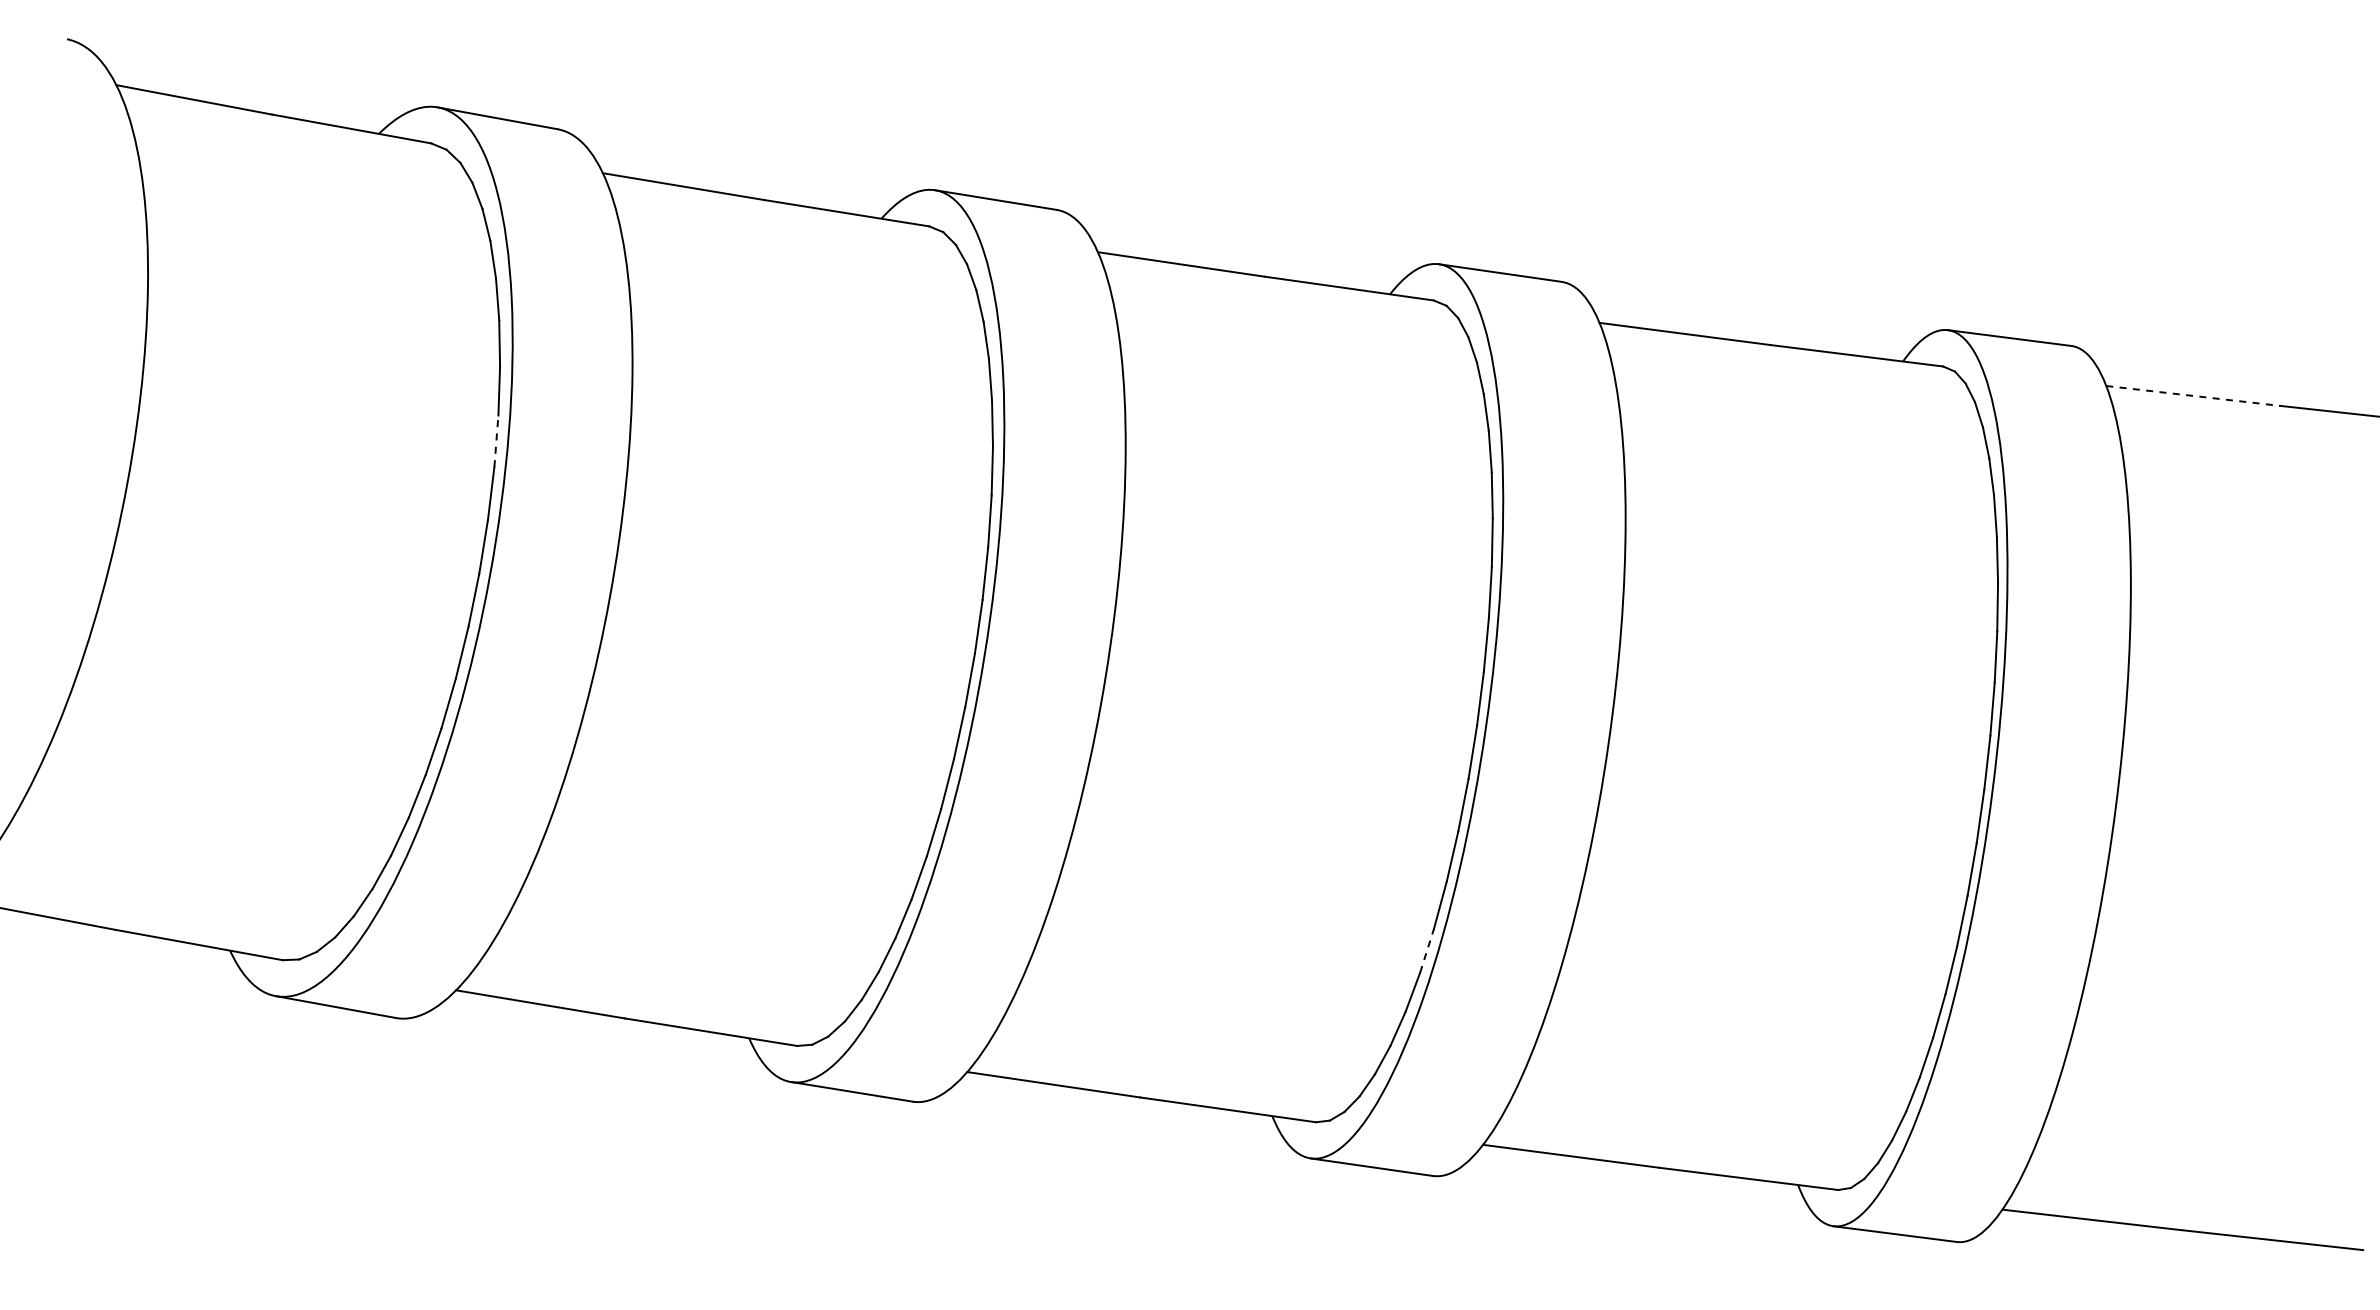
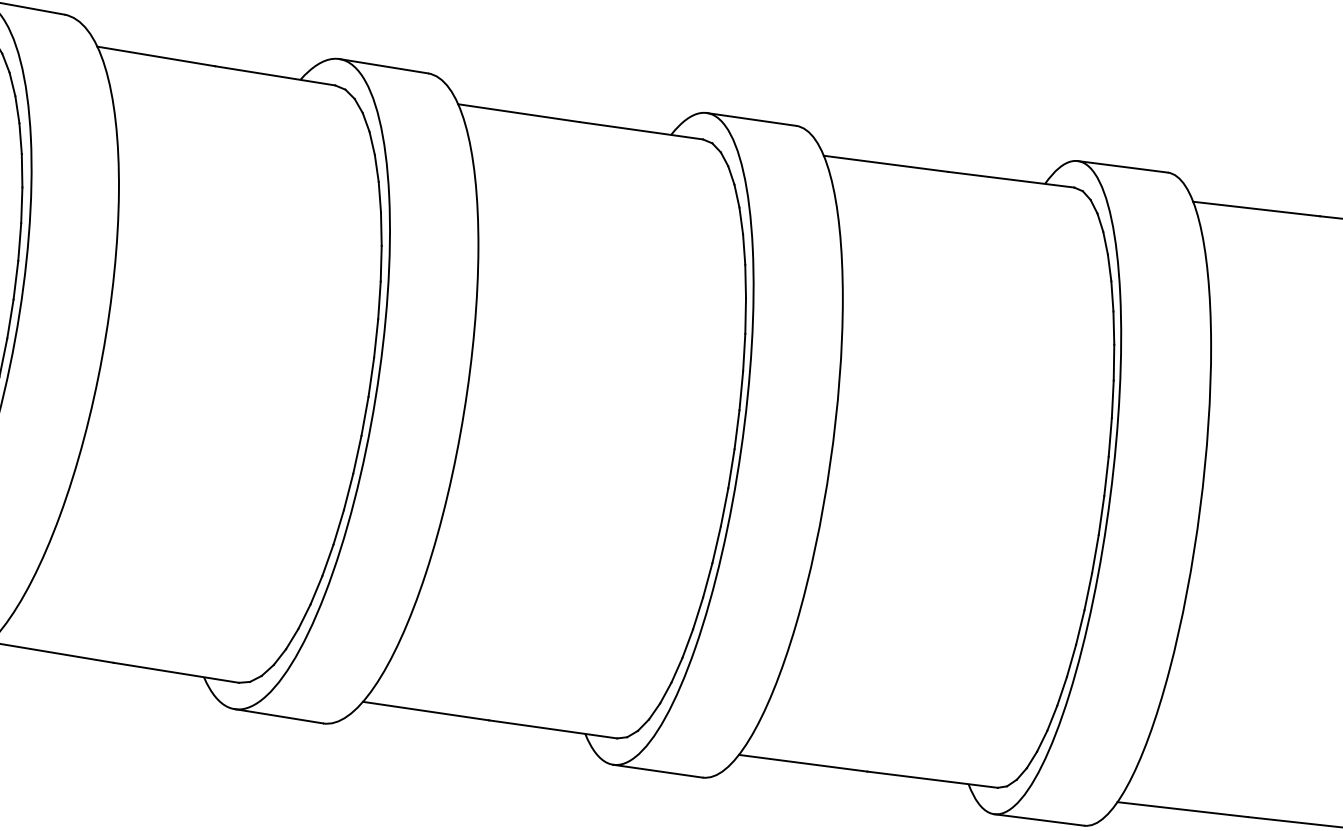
line: (2193, 395) -> (1256, 208), dashed -> solid
line: (496, 441) -> (19, 242), dashed -> solid
line: (1427, 950) -> (698, 613), dashed -> solid

